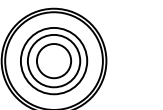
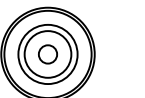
circle: (53, 61) -> (47, 54), size x0.6

